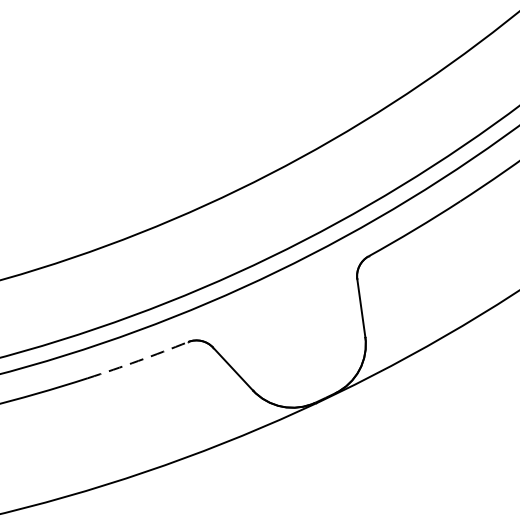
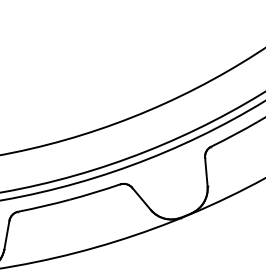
arc: (139, 360) -> (95, 192), dashed -> solid

